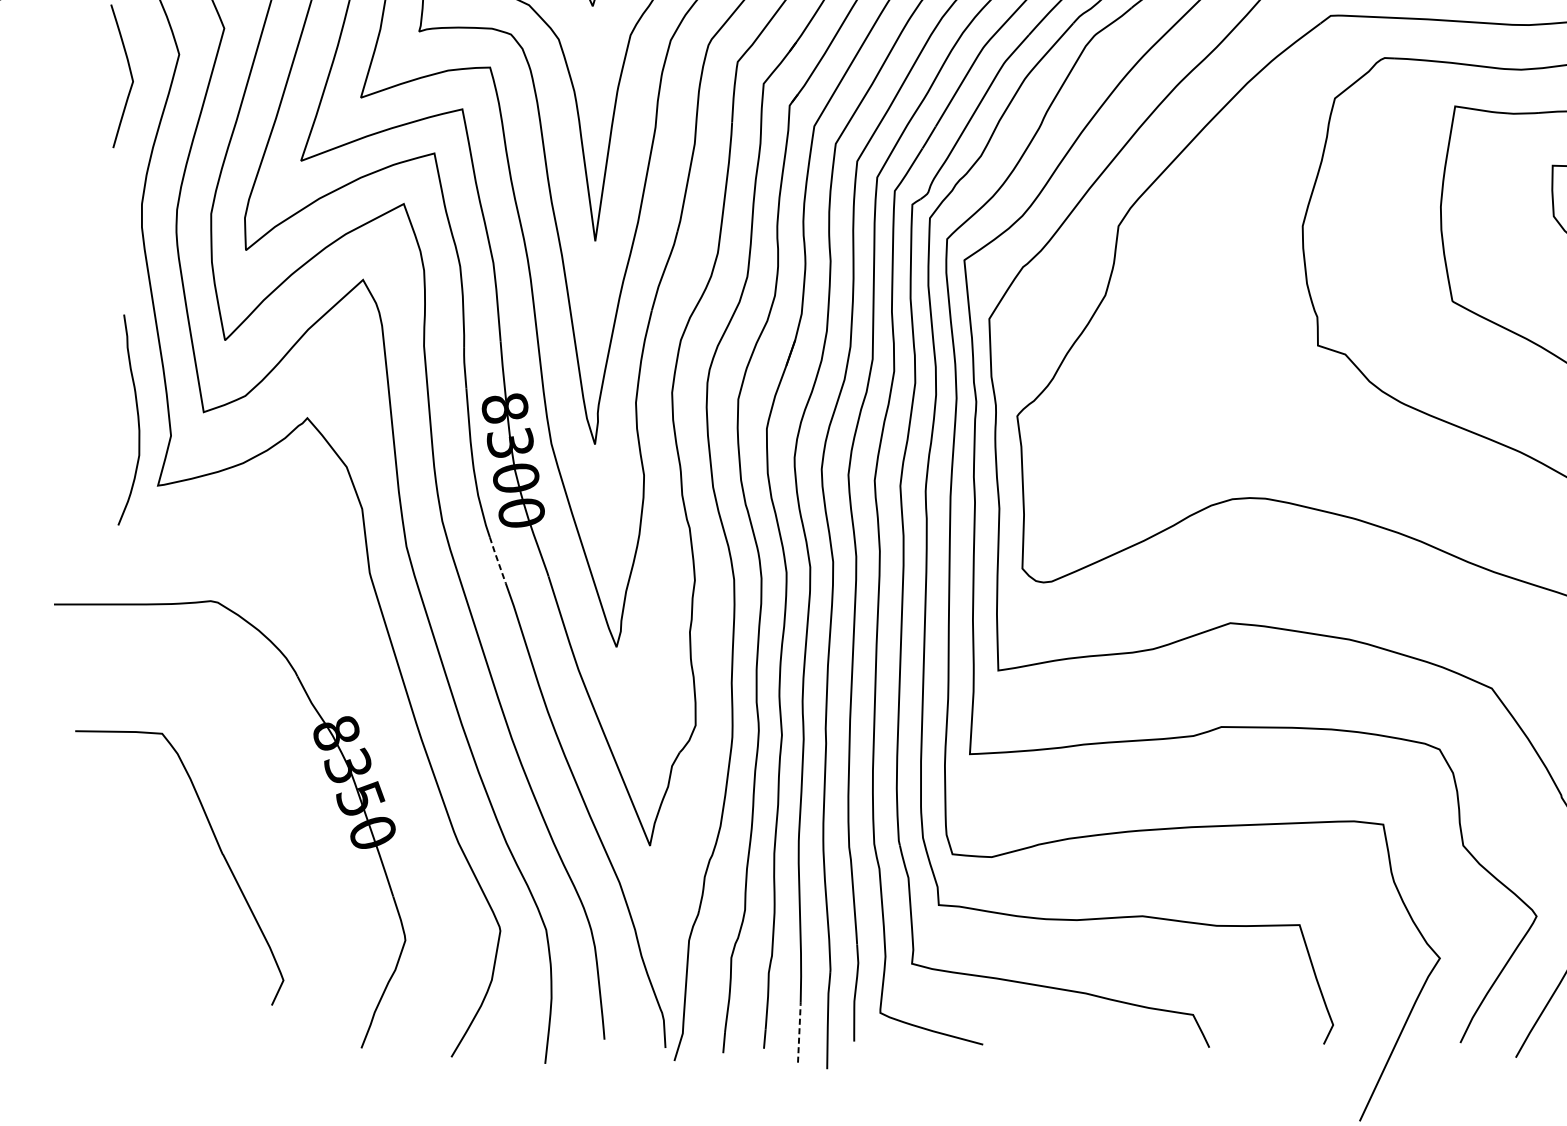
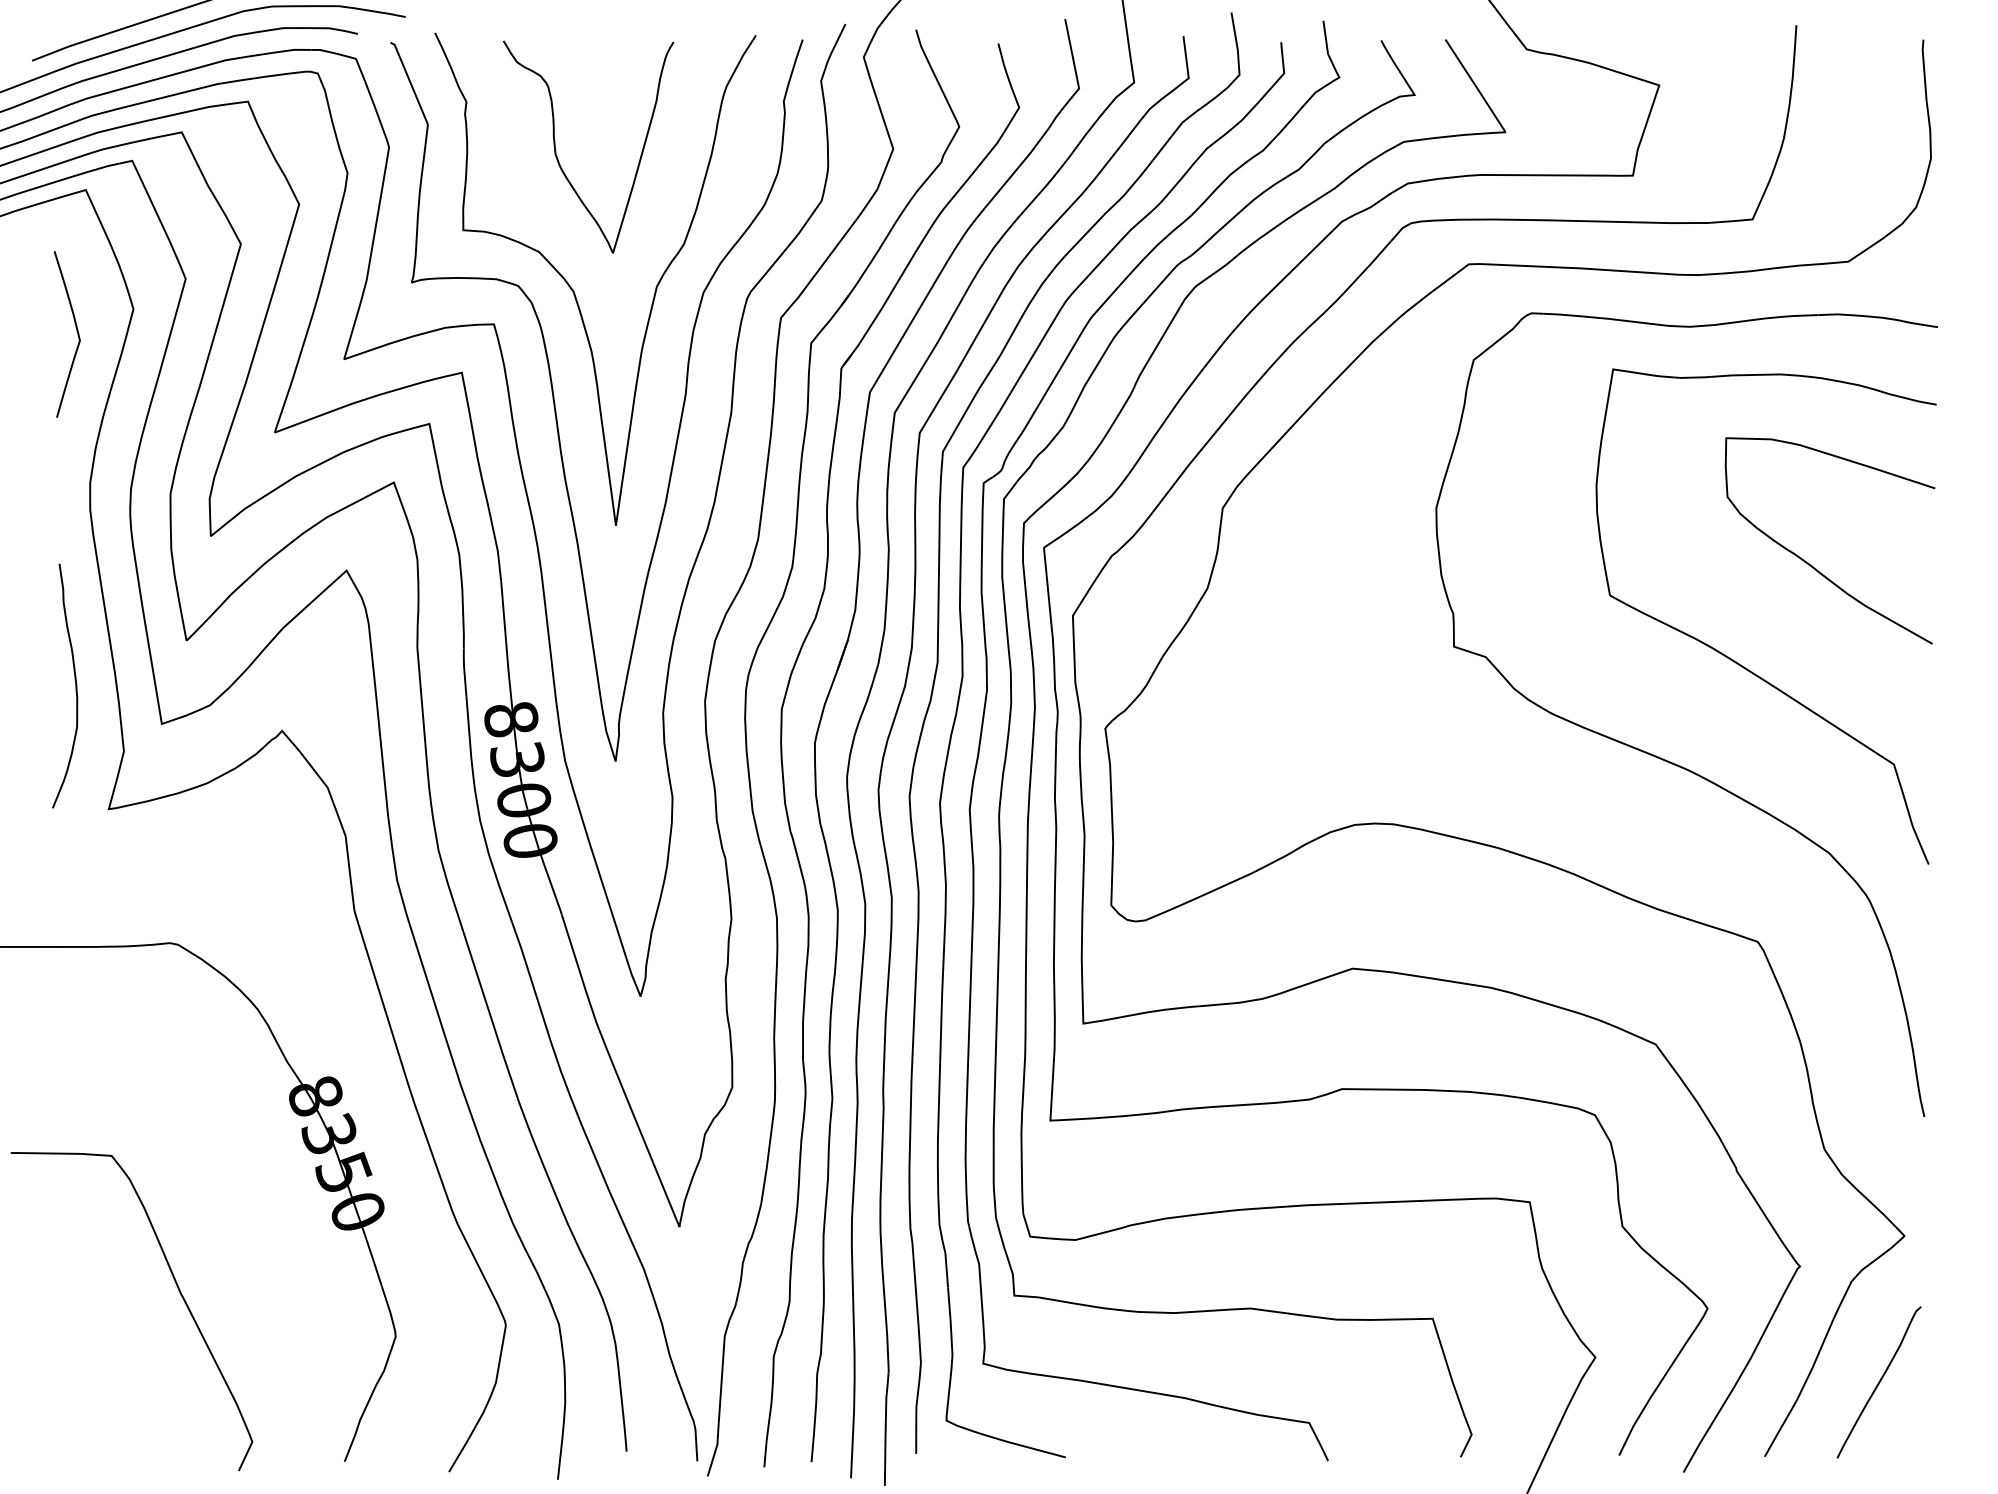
curve: (137, 419) -> (75, 685), moved
line: (497, 560) -> (502, 895), dashed -> solid
curve: (220, 852) -> (179, 1293), moved
line: (799, 1031) -> (852, 1442), dashed -> solid

